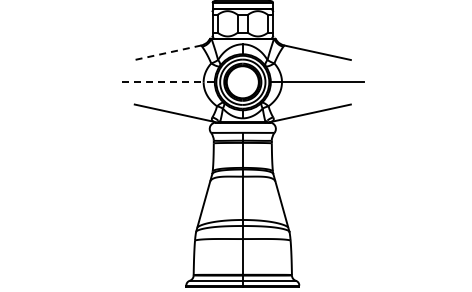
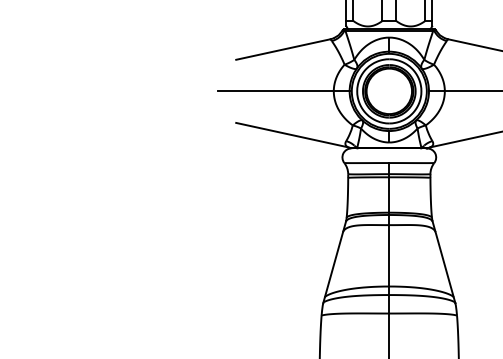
line: (167, 52) -> (282, 49), dashed -> solid
line: (168, 82) -> (284, 91), dashed -> solid

